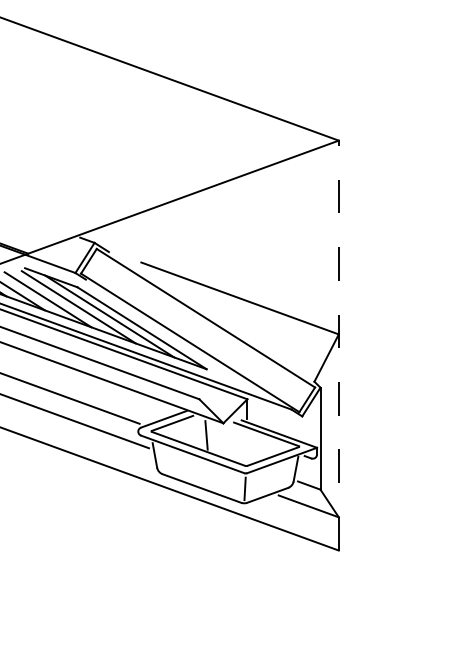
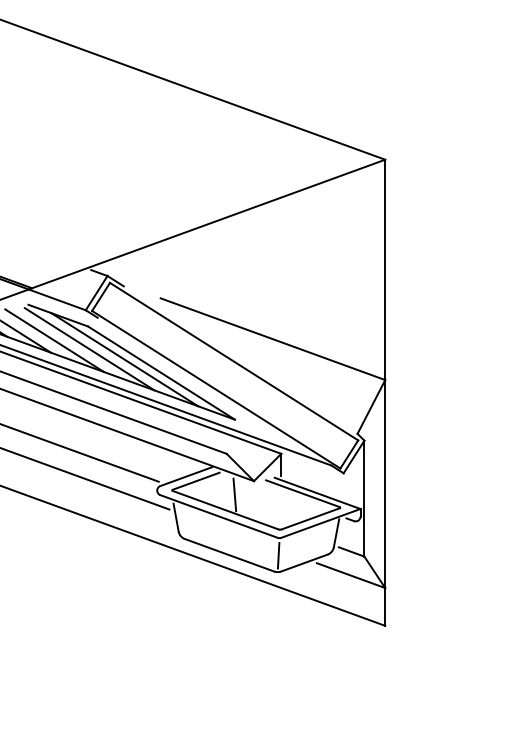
line: (338, 345) -> (384, 392), dashed -> solid

